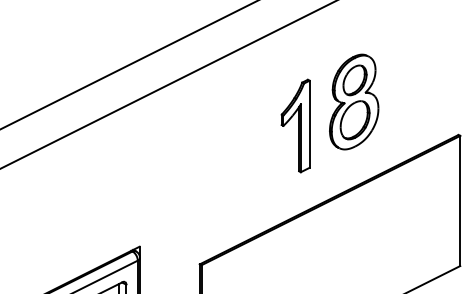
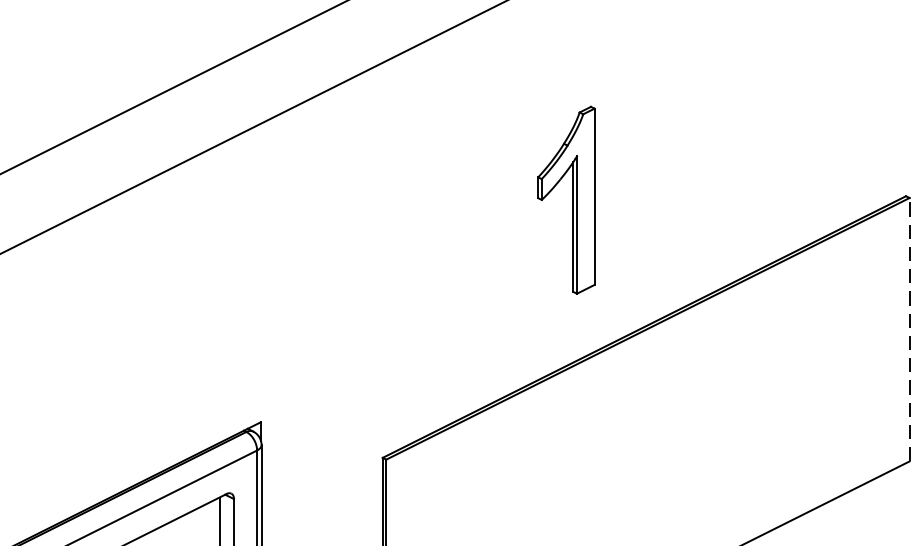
part: (354, 101) -> (695, 128), removed
part: (295, 125) -> (566, 199), moved
line: (460, 200) -> (910, 328), solid -> dashed

